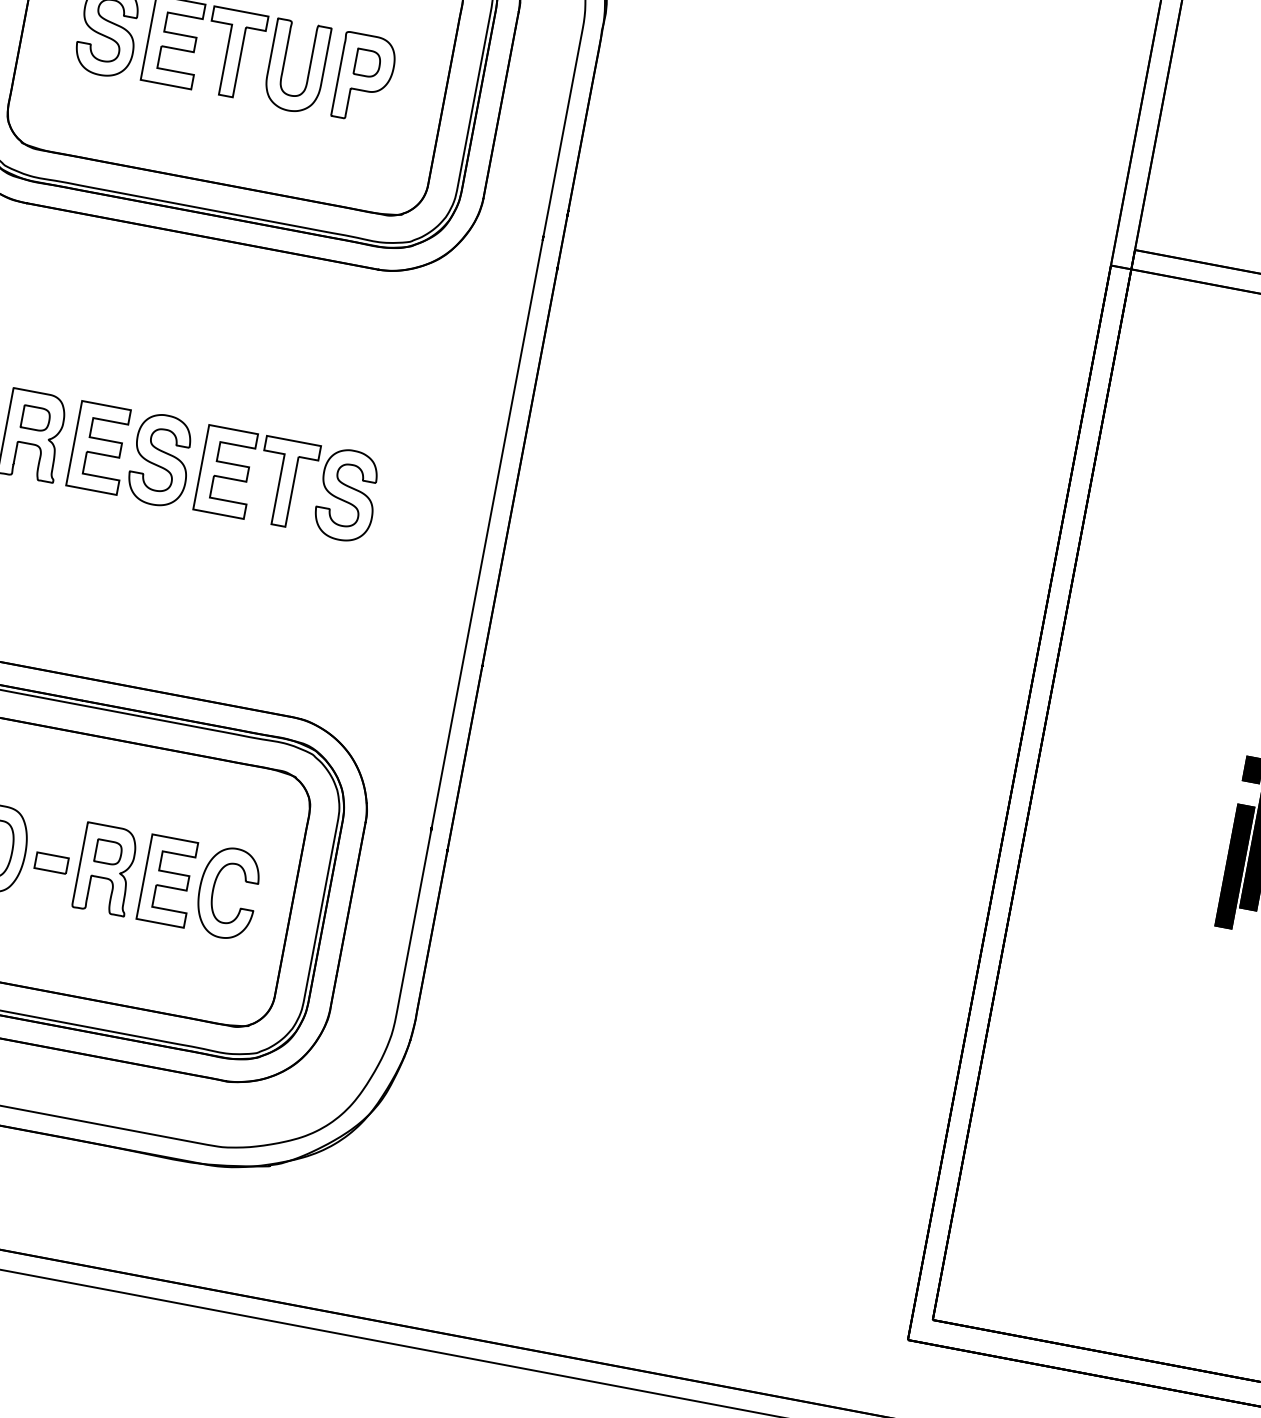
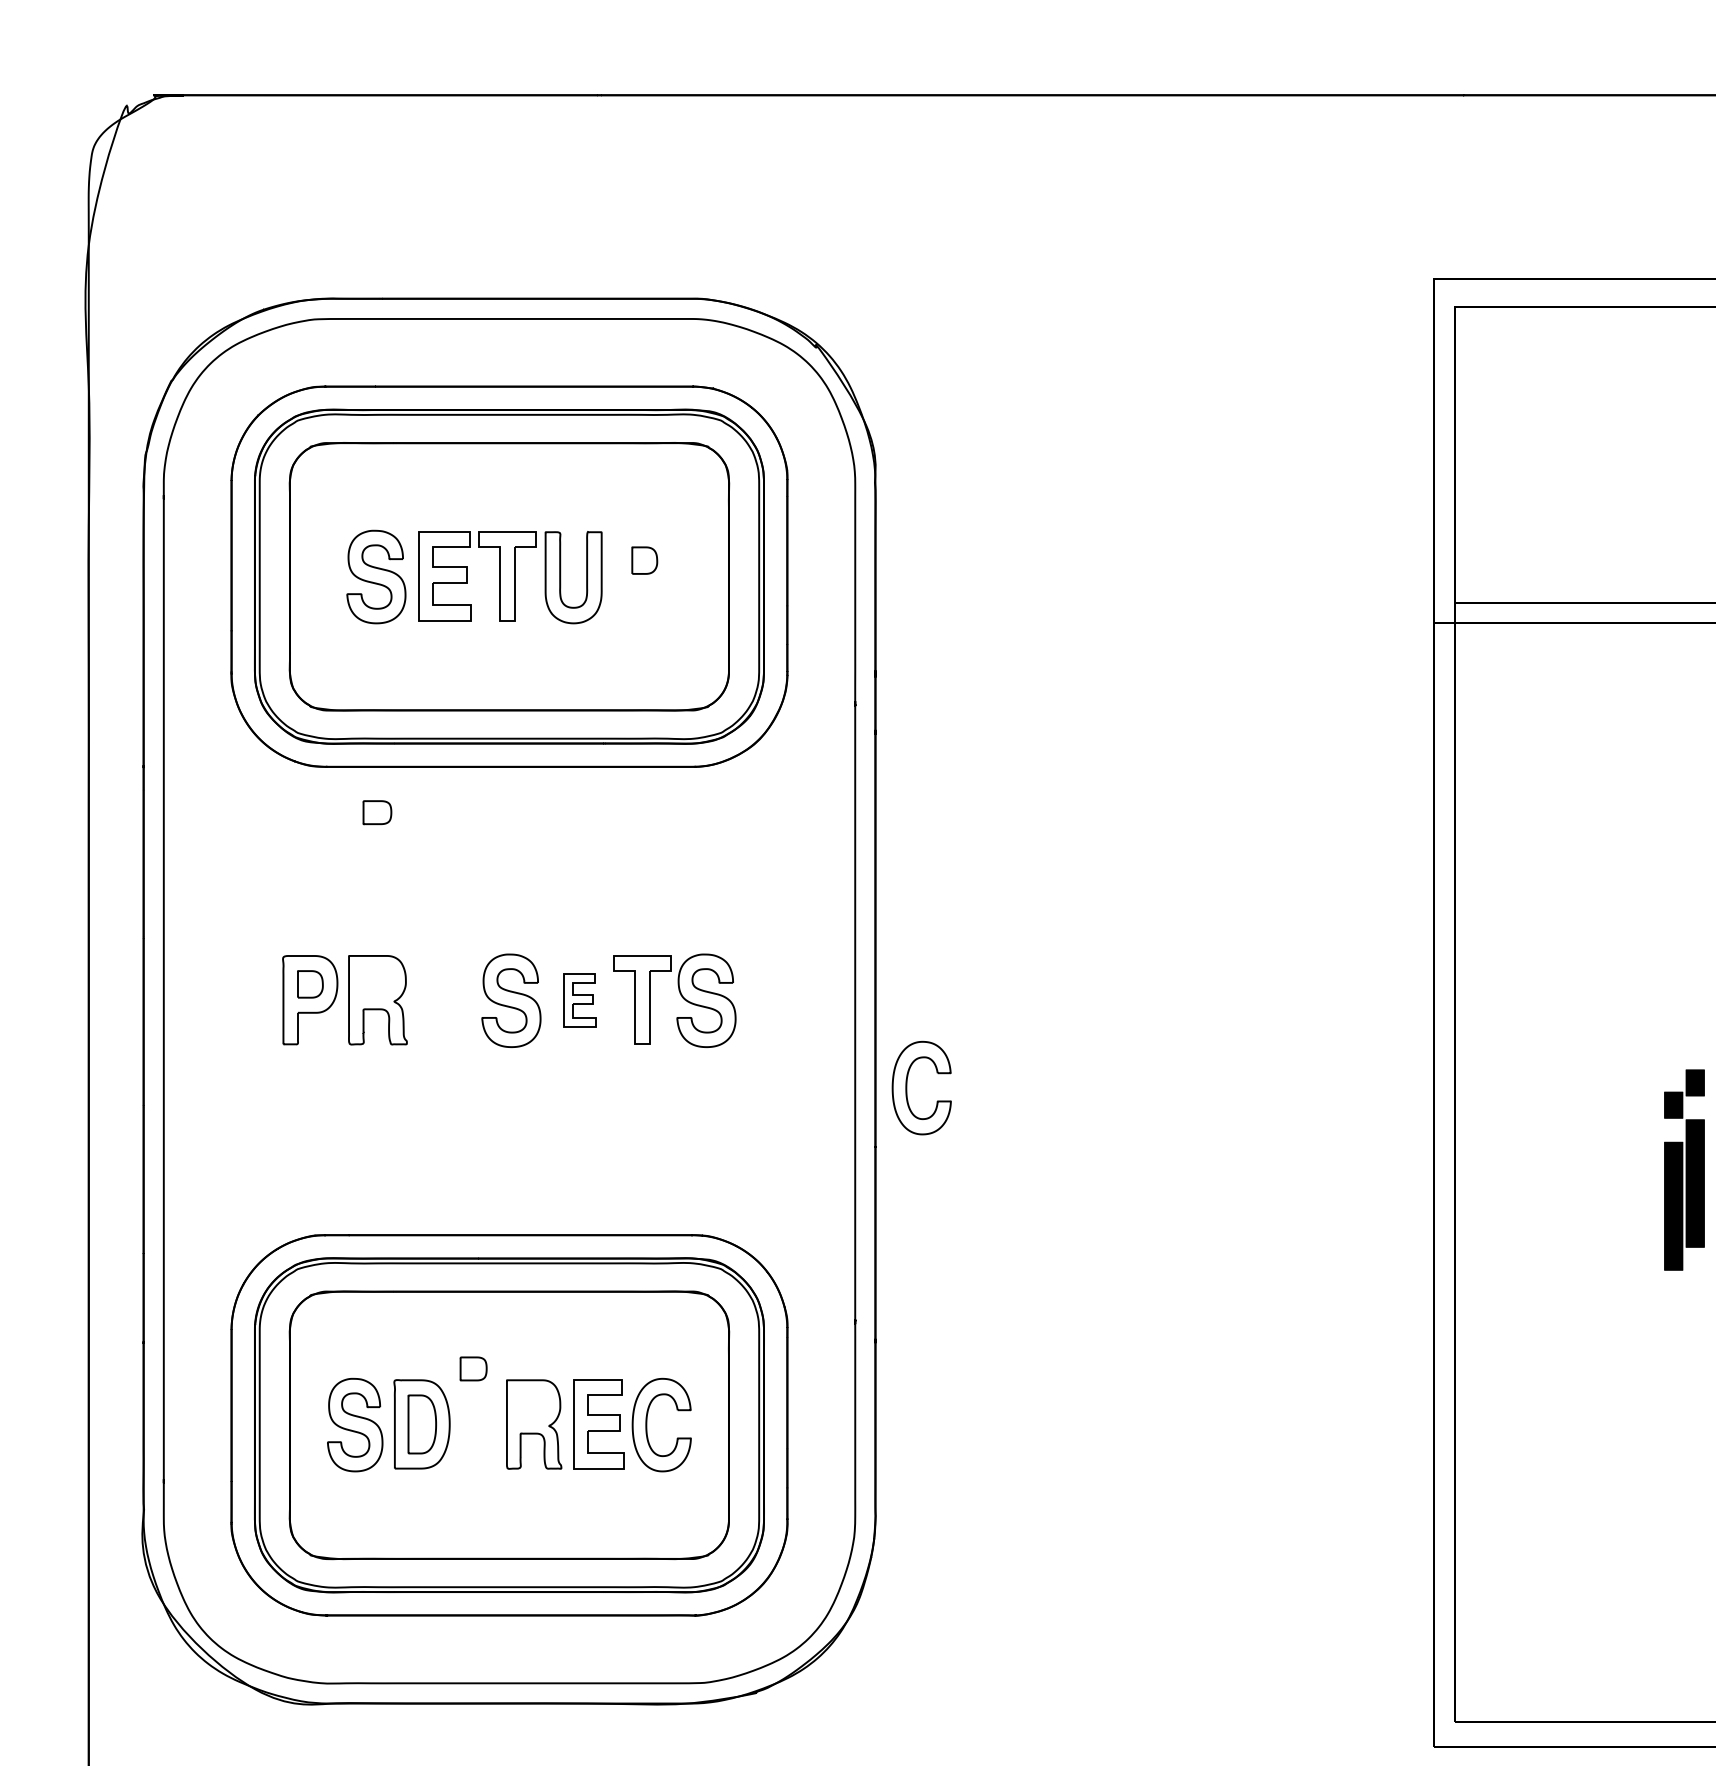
part: (364, 78) -> (644, 576), removed
part: (36, 418) -> (377, 812), moved
part: (99, 447) -> (447, 999), removed
part: (227, 471) -> (580, 999), size x0.6
part: (523, 614) -> (907, 1087), added
part: (108, 852) -> (473, 1368), moved
part: (52, 863) -> (478, 1428), removed

